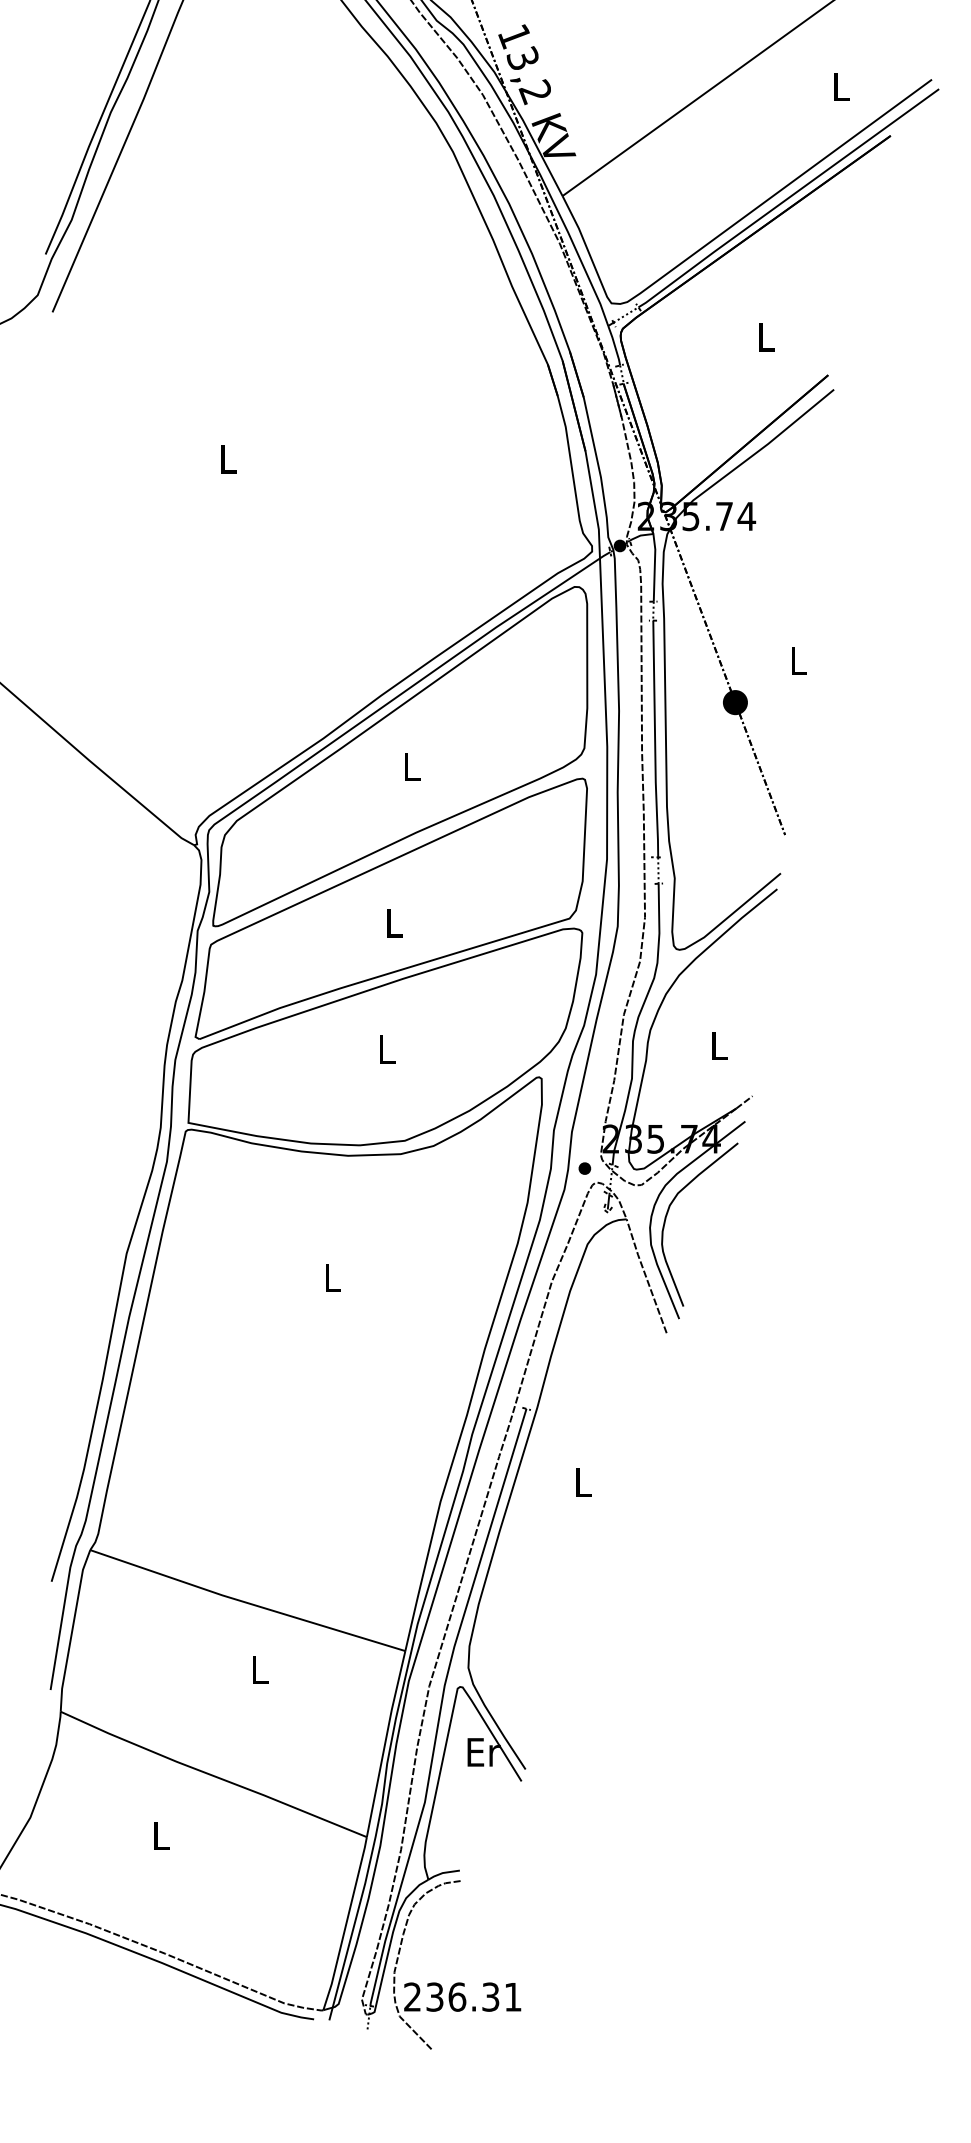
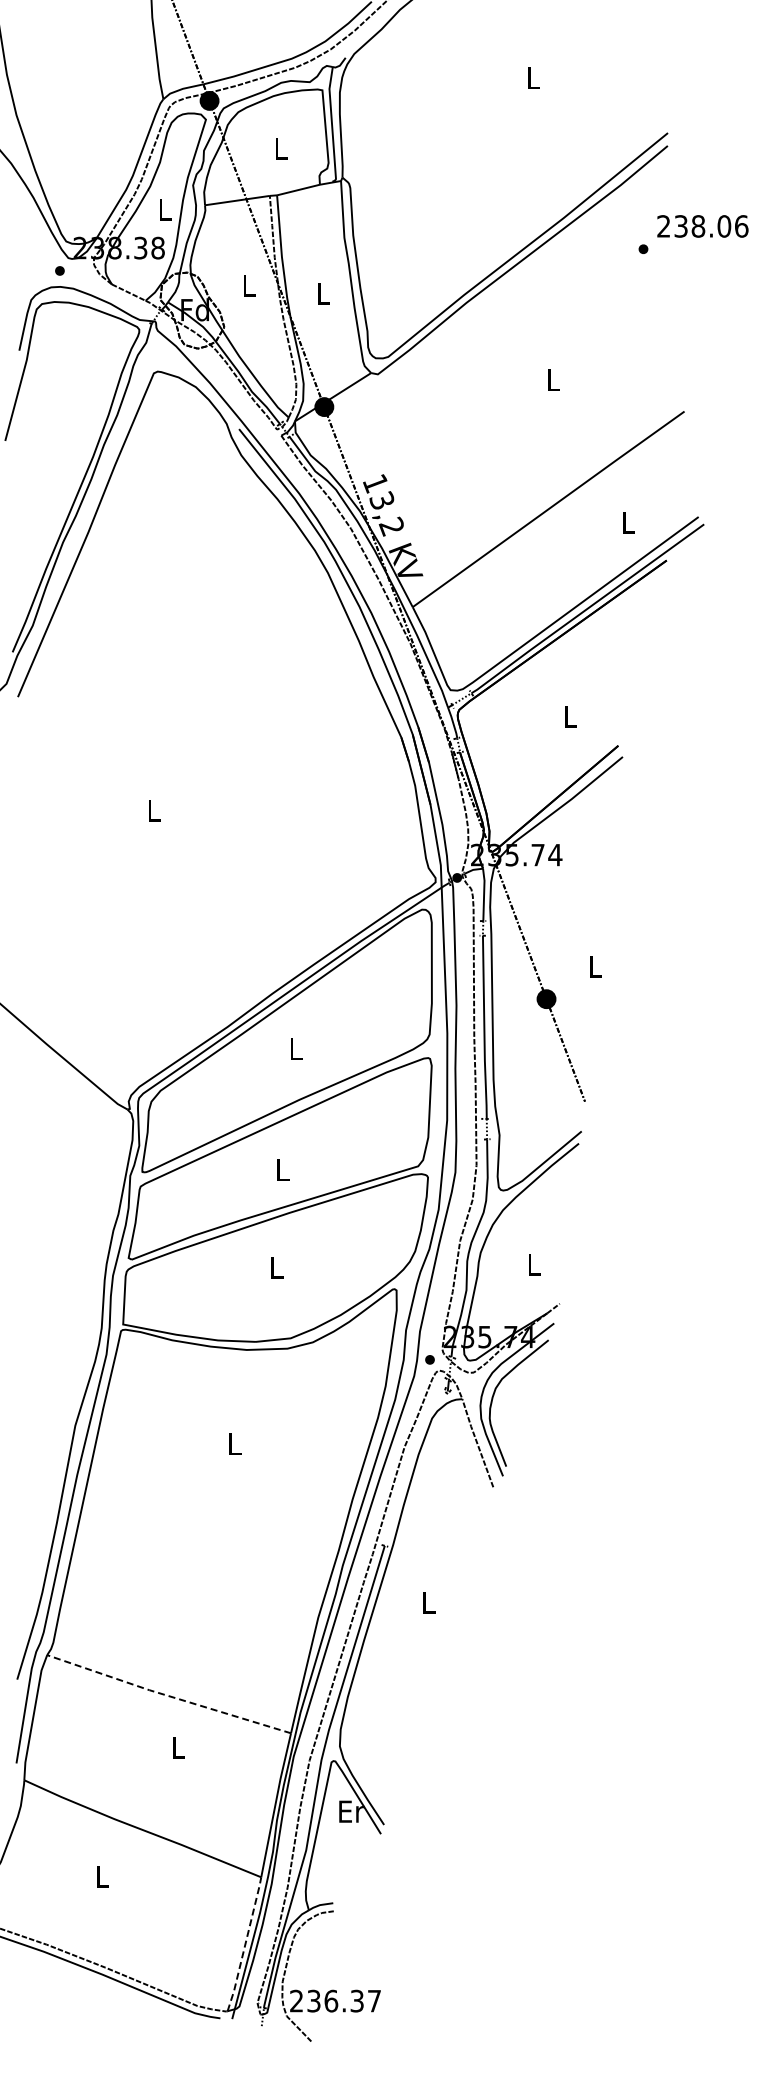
line: (245, 1602) -> (167, 1695), solid -> dashed
line: (346, 1923) -> (245, 1944), solid -> dashed
text: (513, 1997) -> (374, 2001), 236.31 -> 236.37

